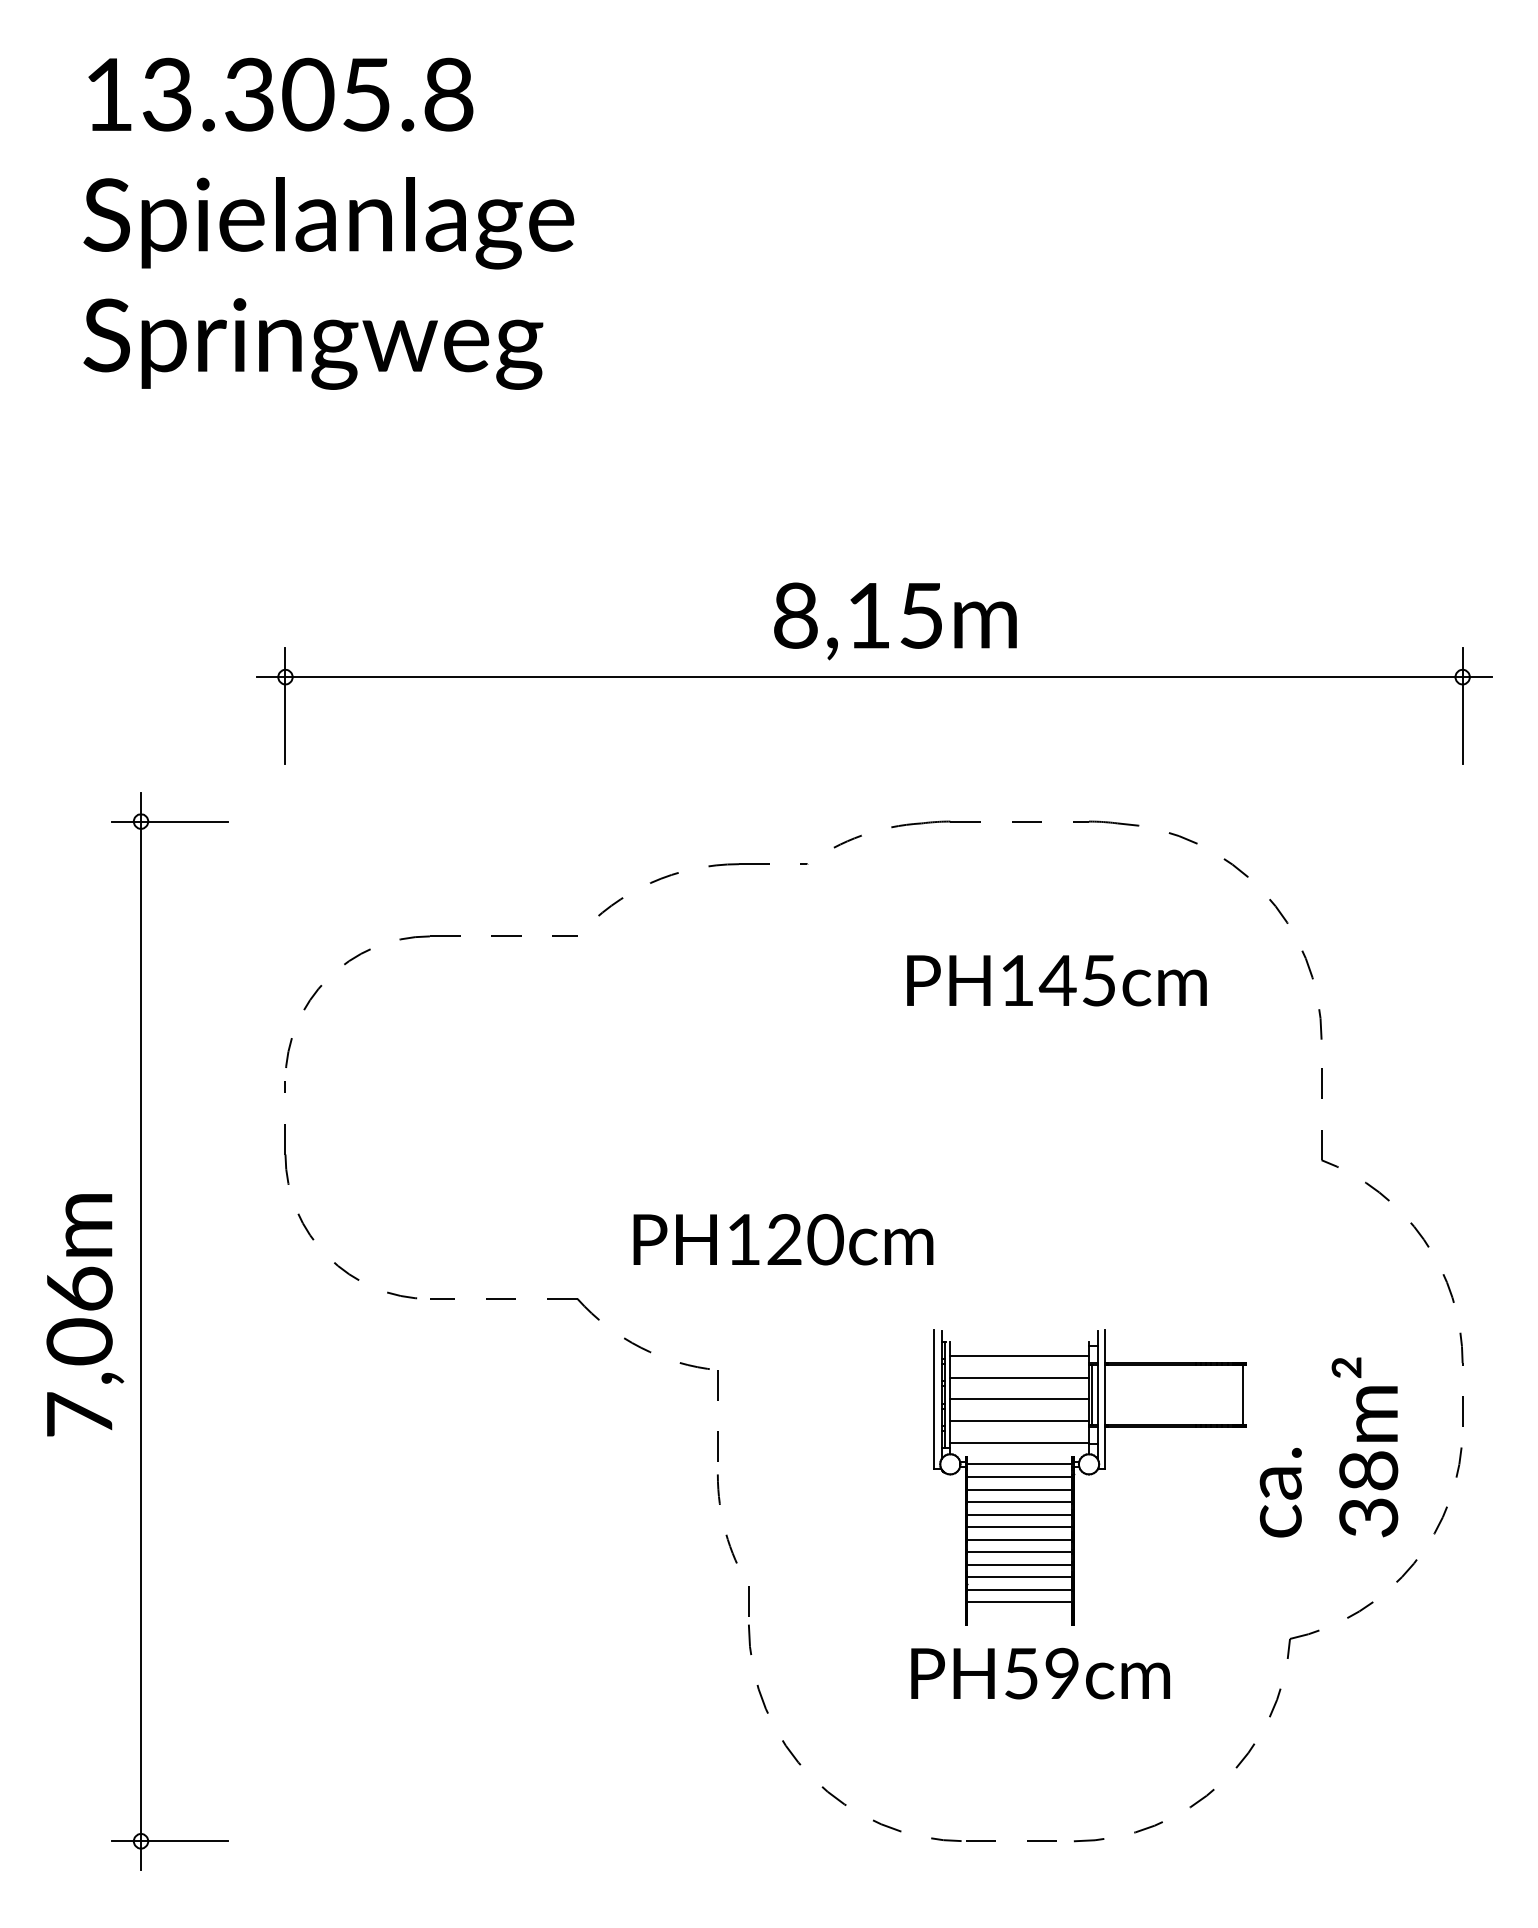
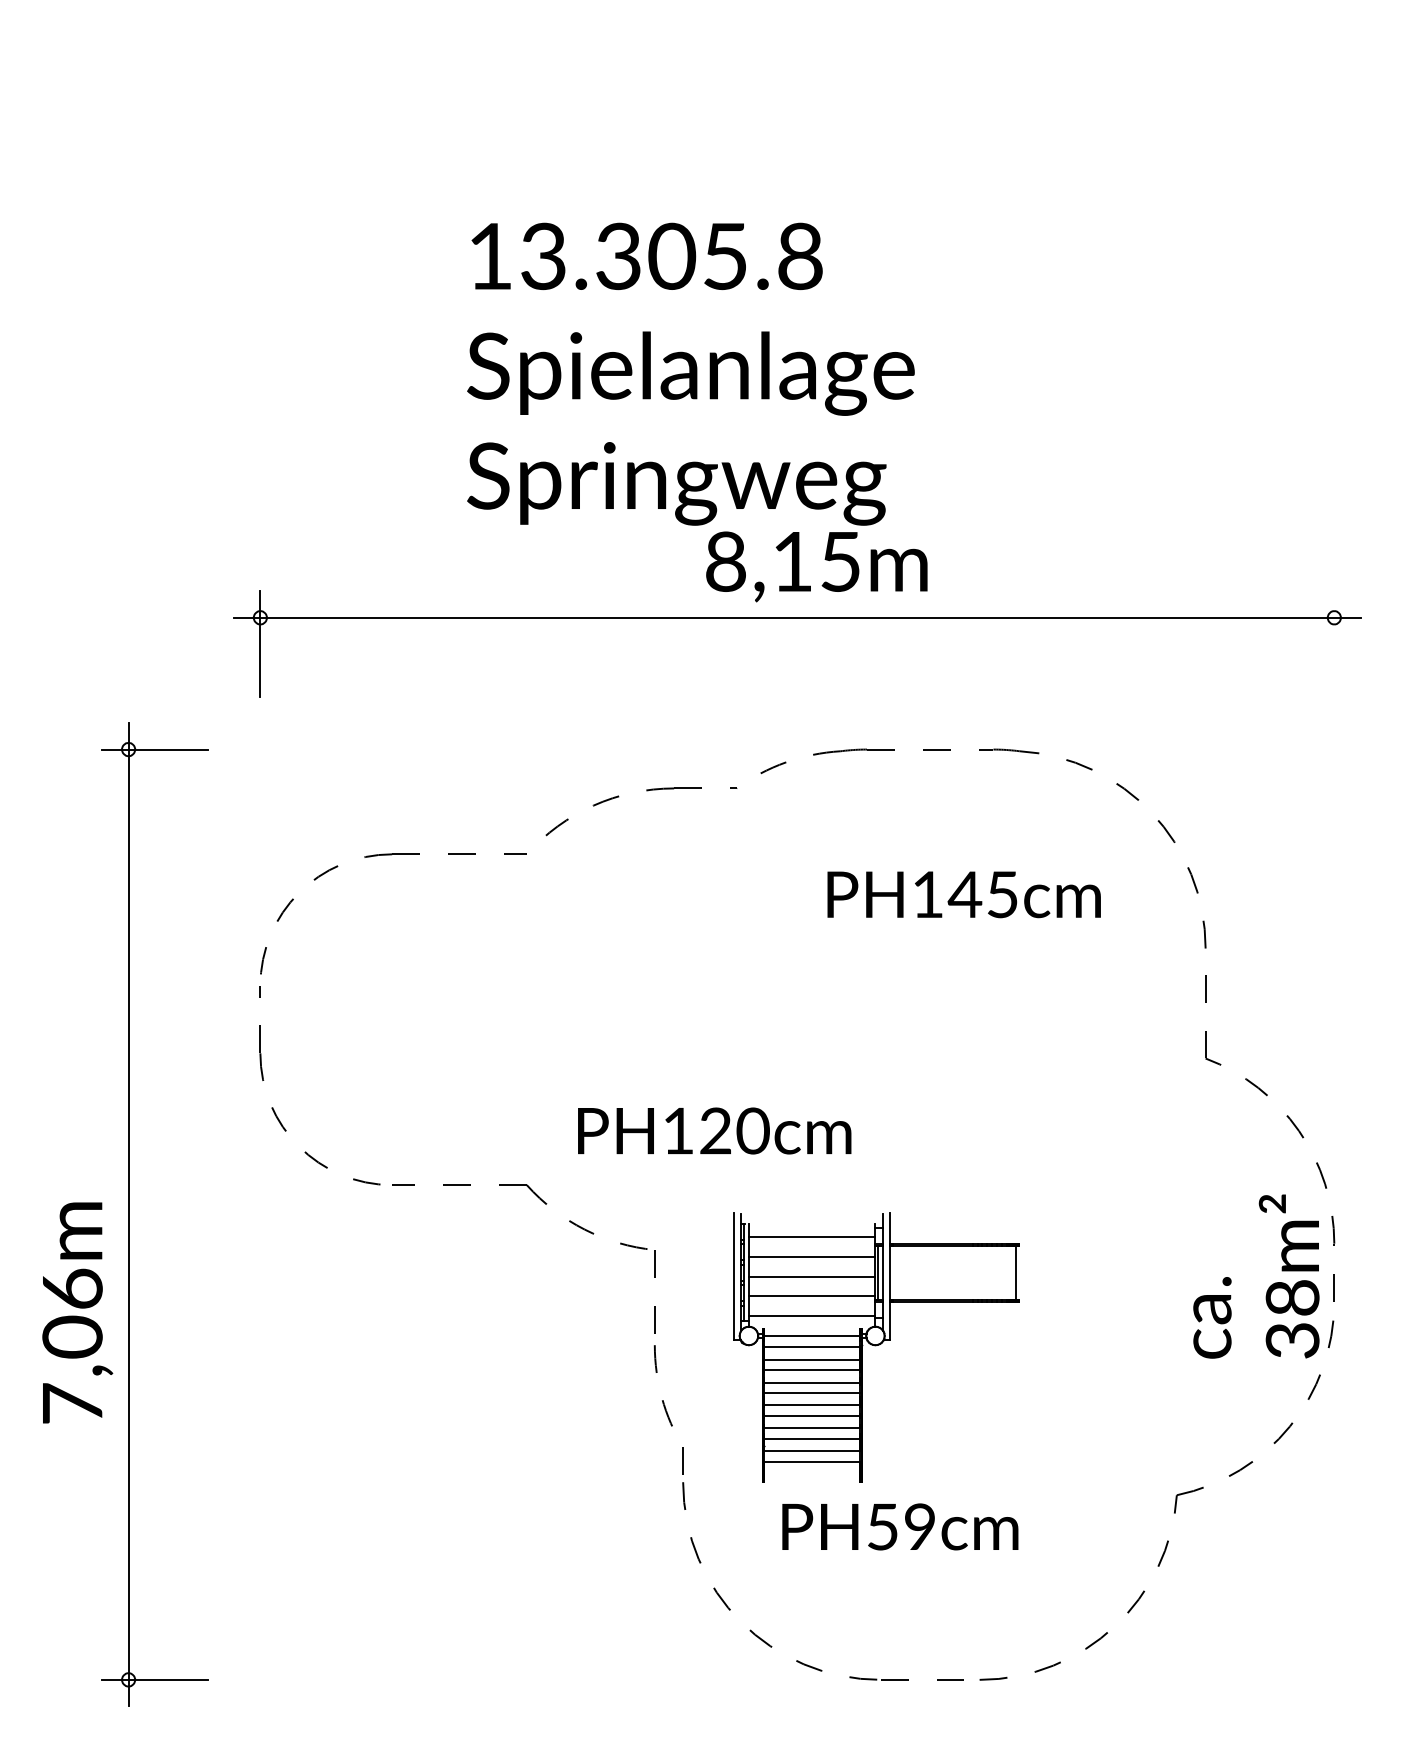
text: (328, 223) -> (690, 373), moved
line: (1462, 705) -> (1334, 643), removed
text: (85, 1314) -> (77, 1312), moved
text: (1329, 1447) -> (1256, 1276), moved
part: (1090, 1476) -> (876, 1347), moved
text: (1040, 1673) -> (900, 1526), moved

